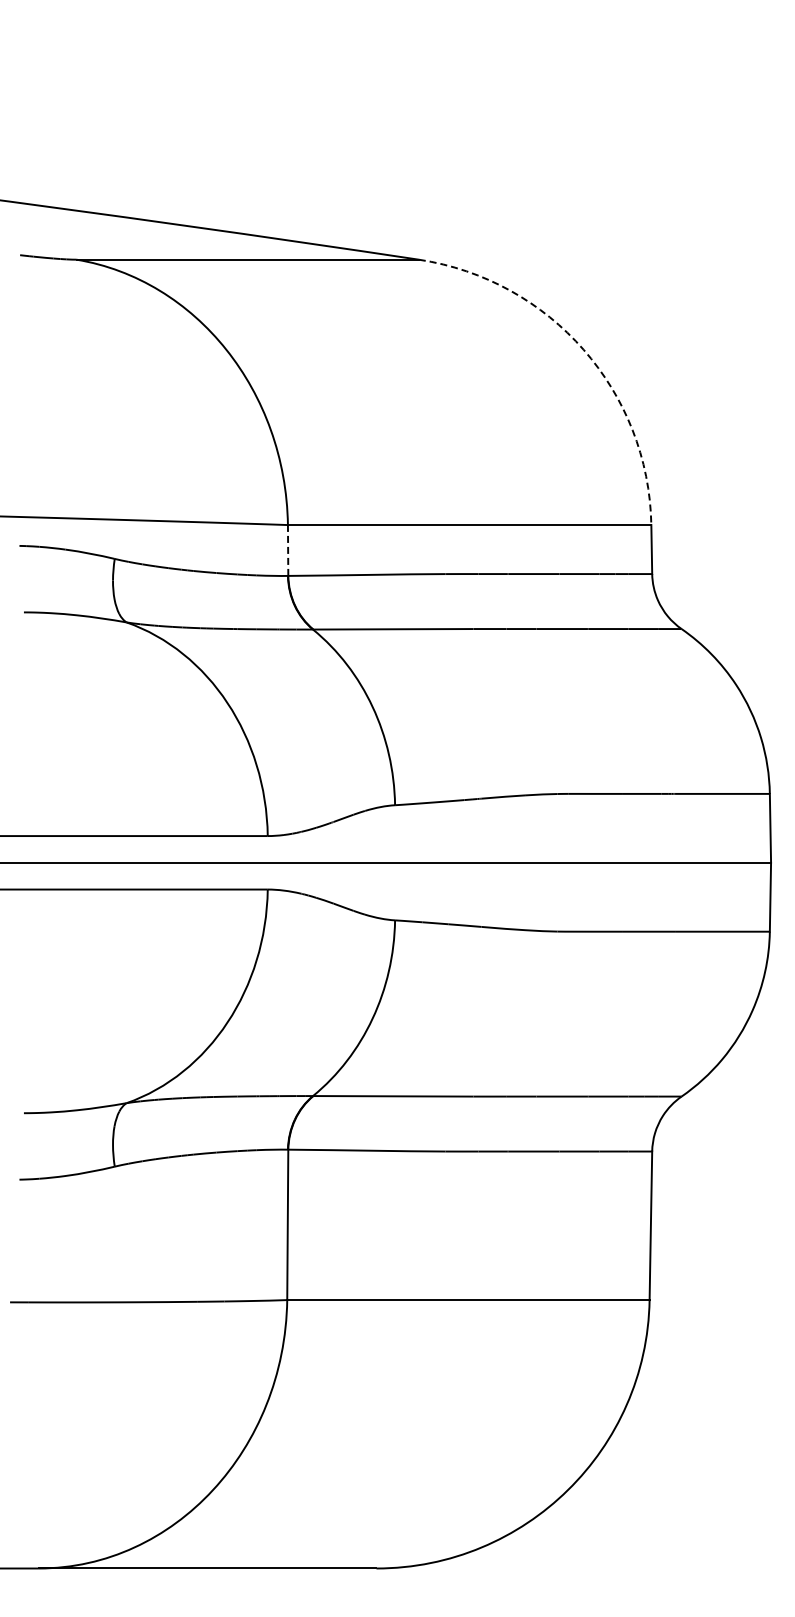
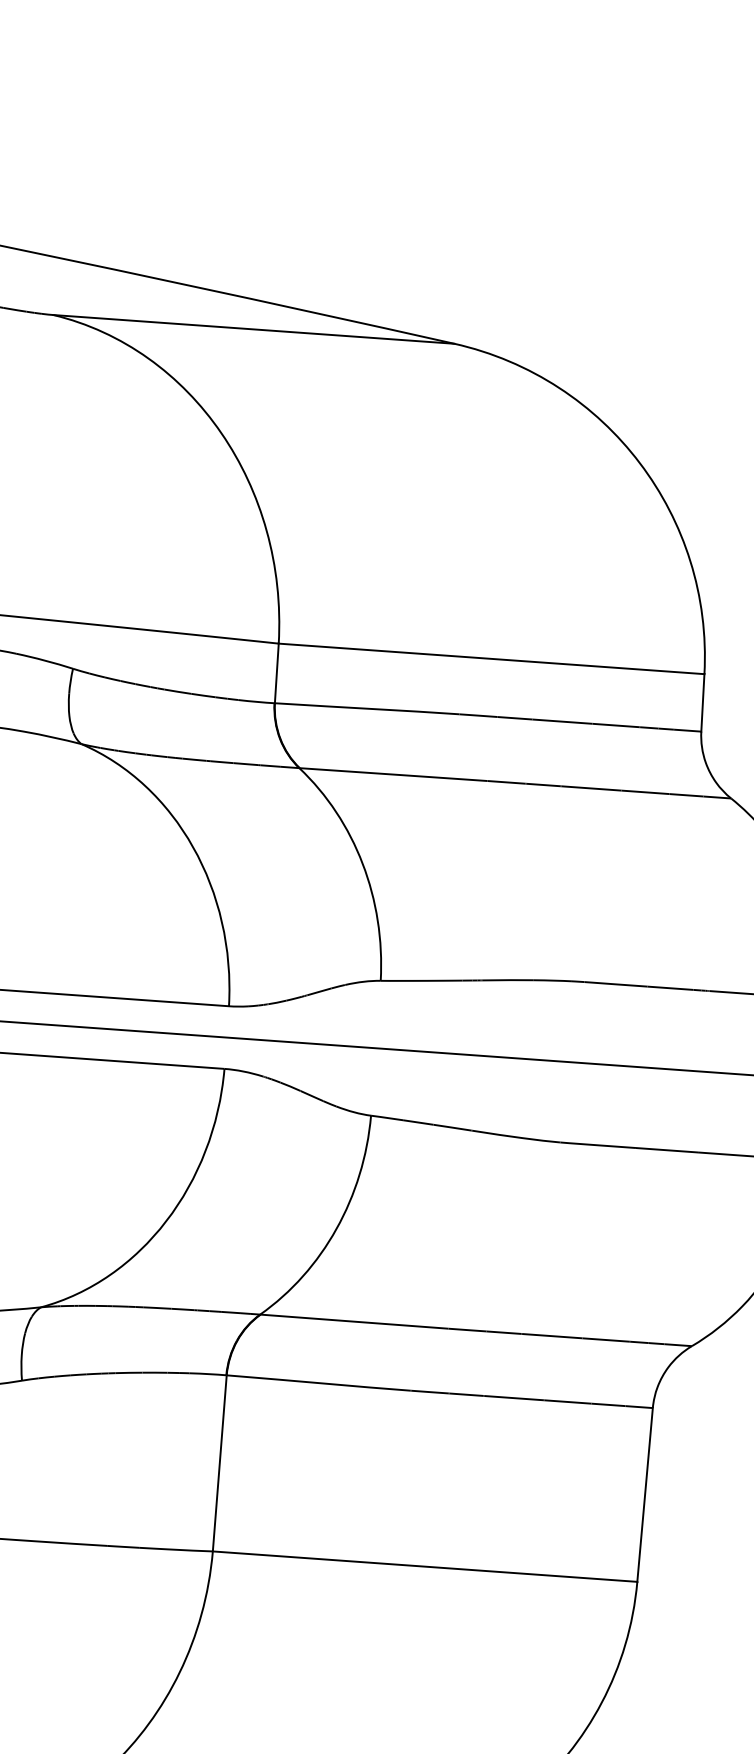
arc: (583, 349) -> (639, 462), dashed -> solid
line: (288, 549) -> (277, 672), dashed -> solid

